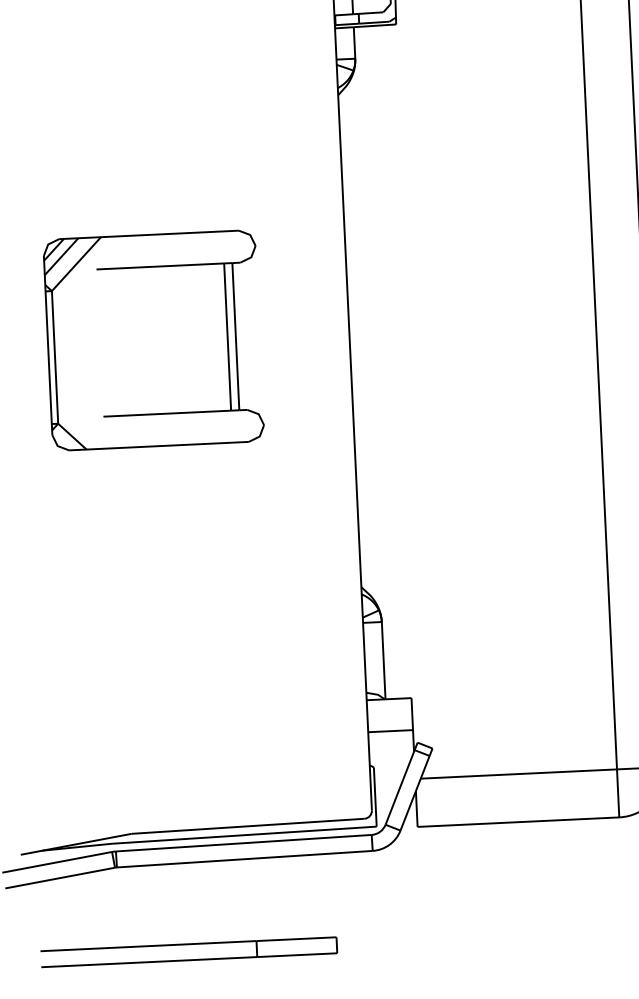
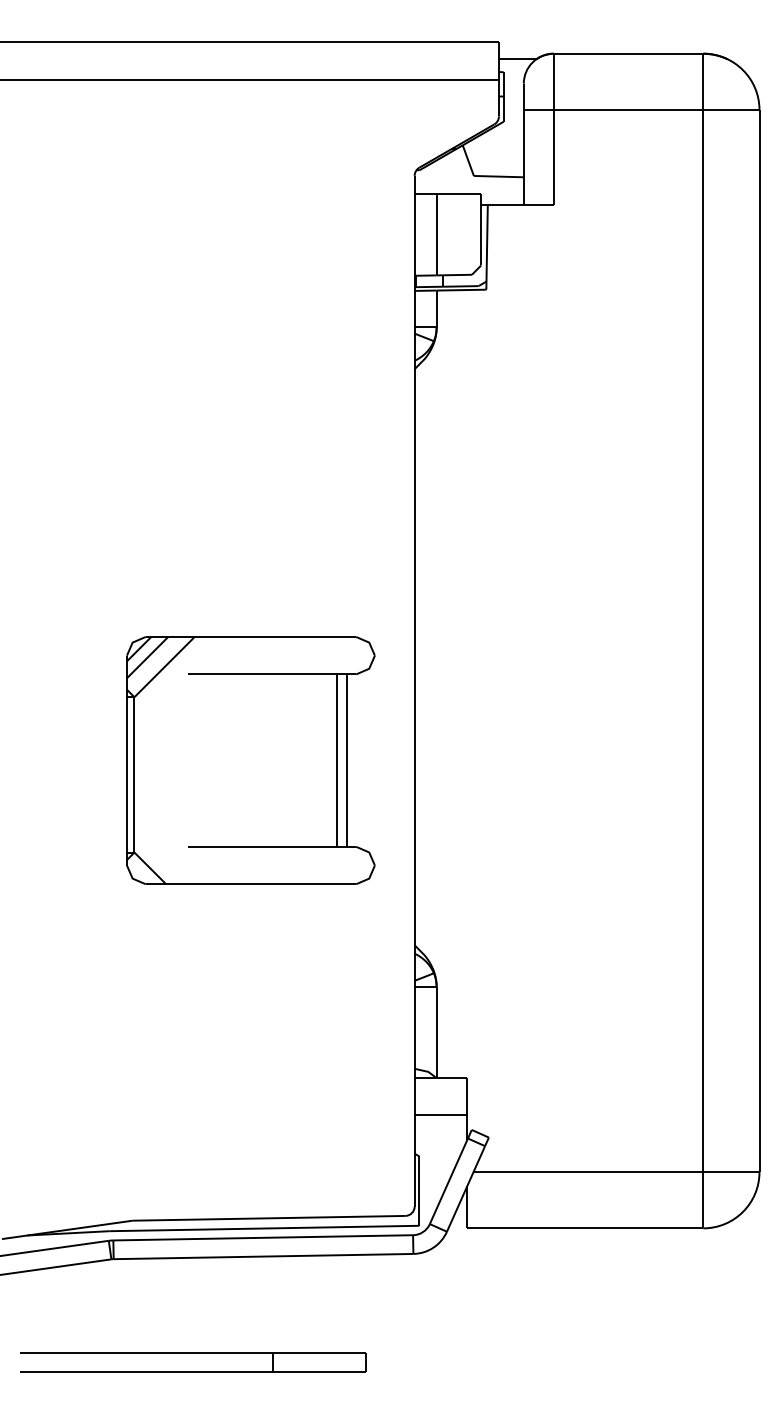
part: (153, 340) -> (250, 760), moved

